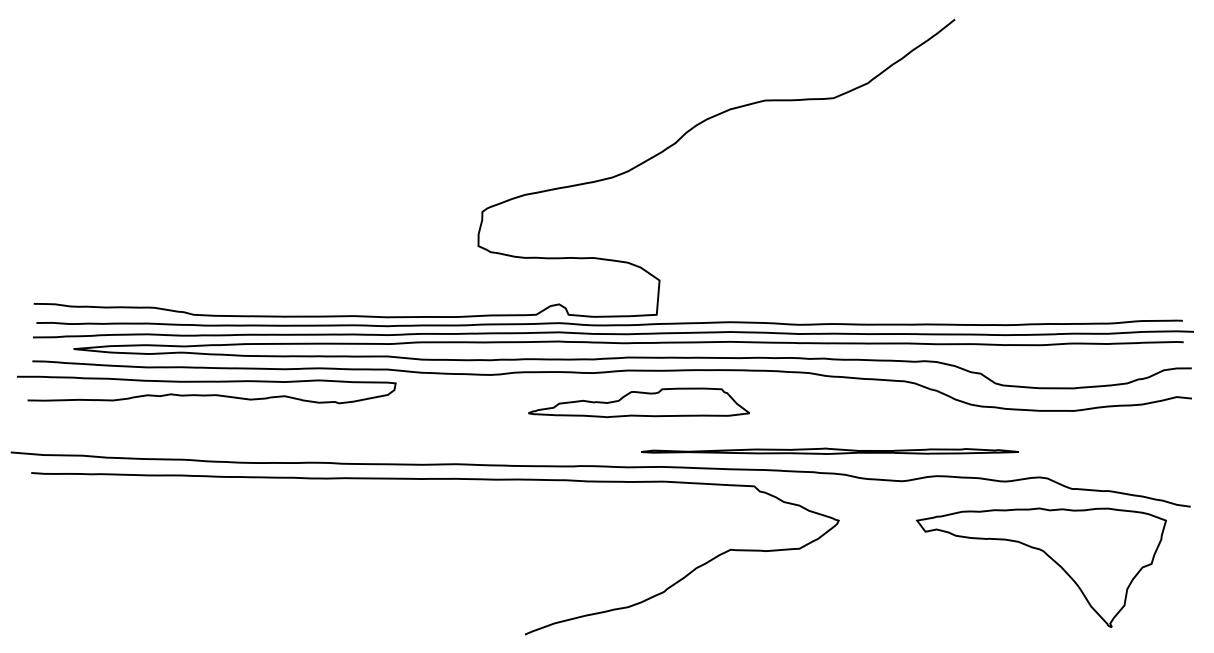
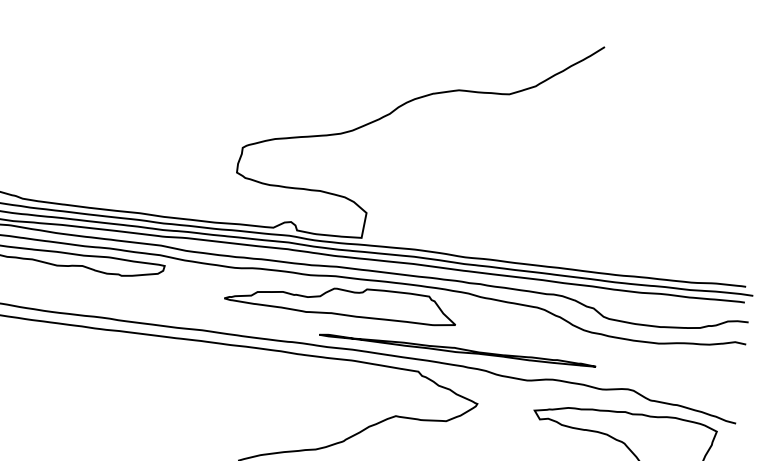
part: (638, 402) -> (340, 300), size x1.43
part: (830, 450) -> (458, 349), moved

